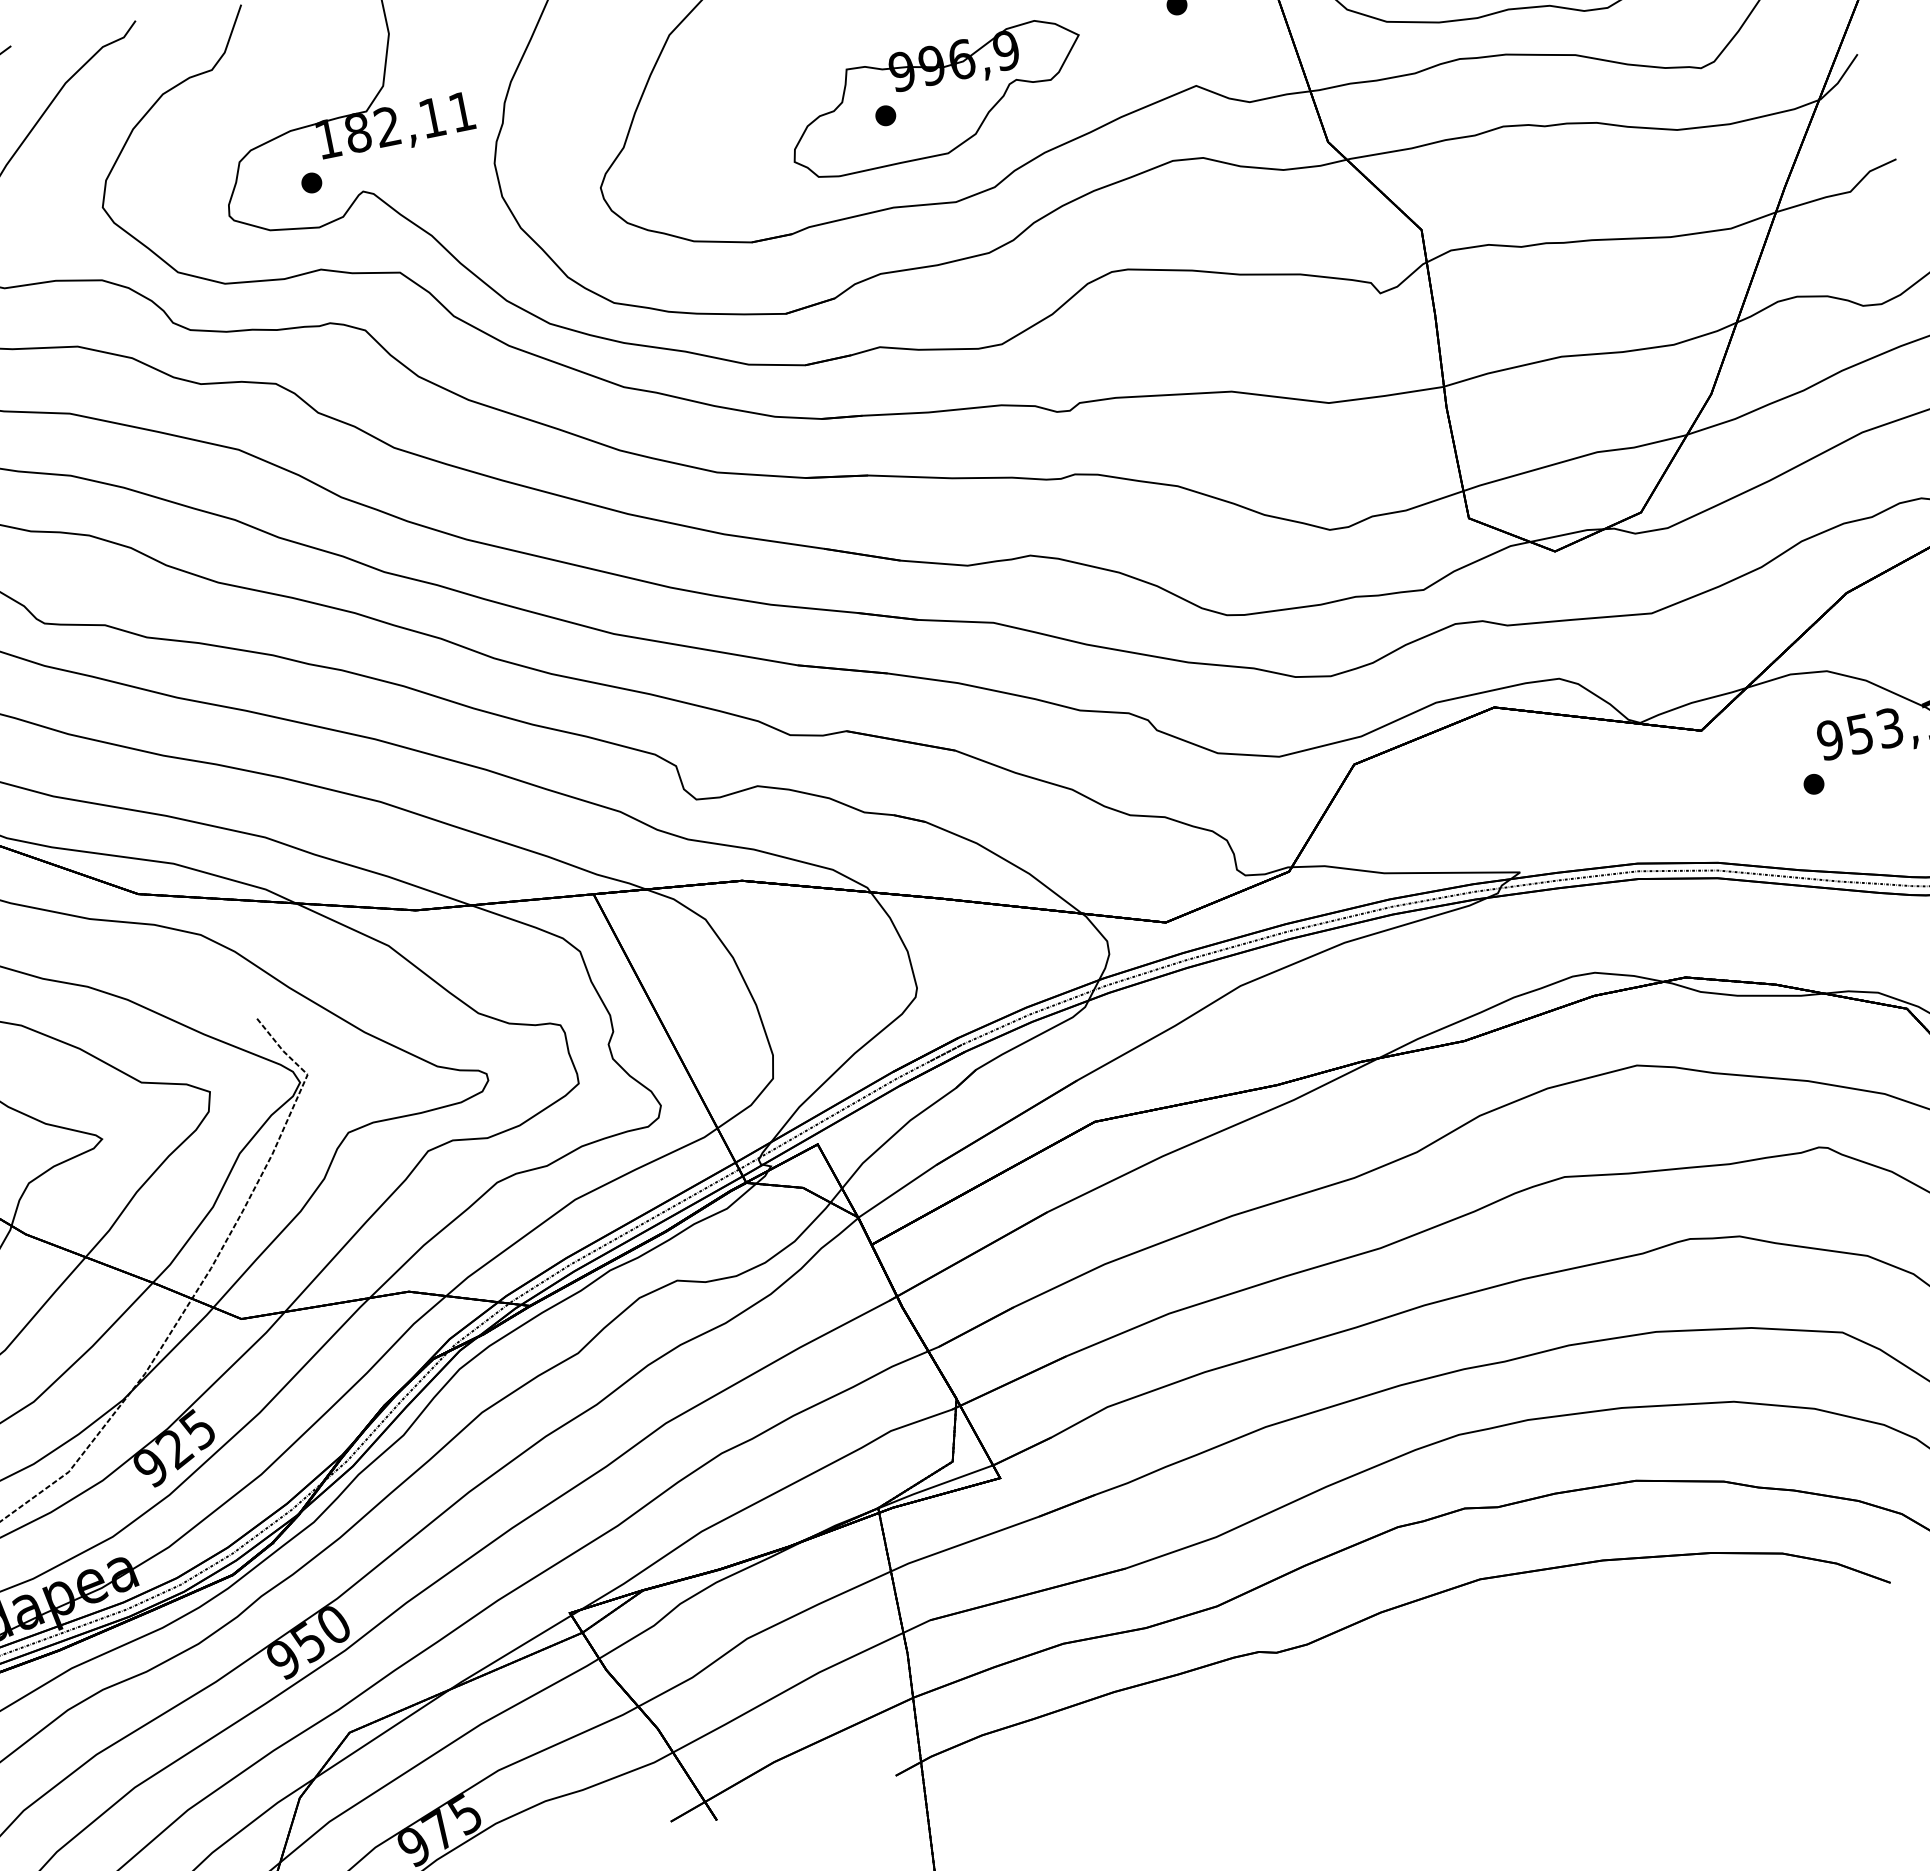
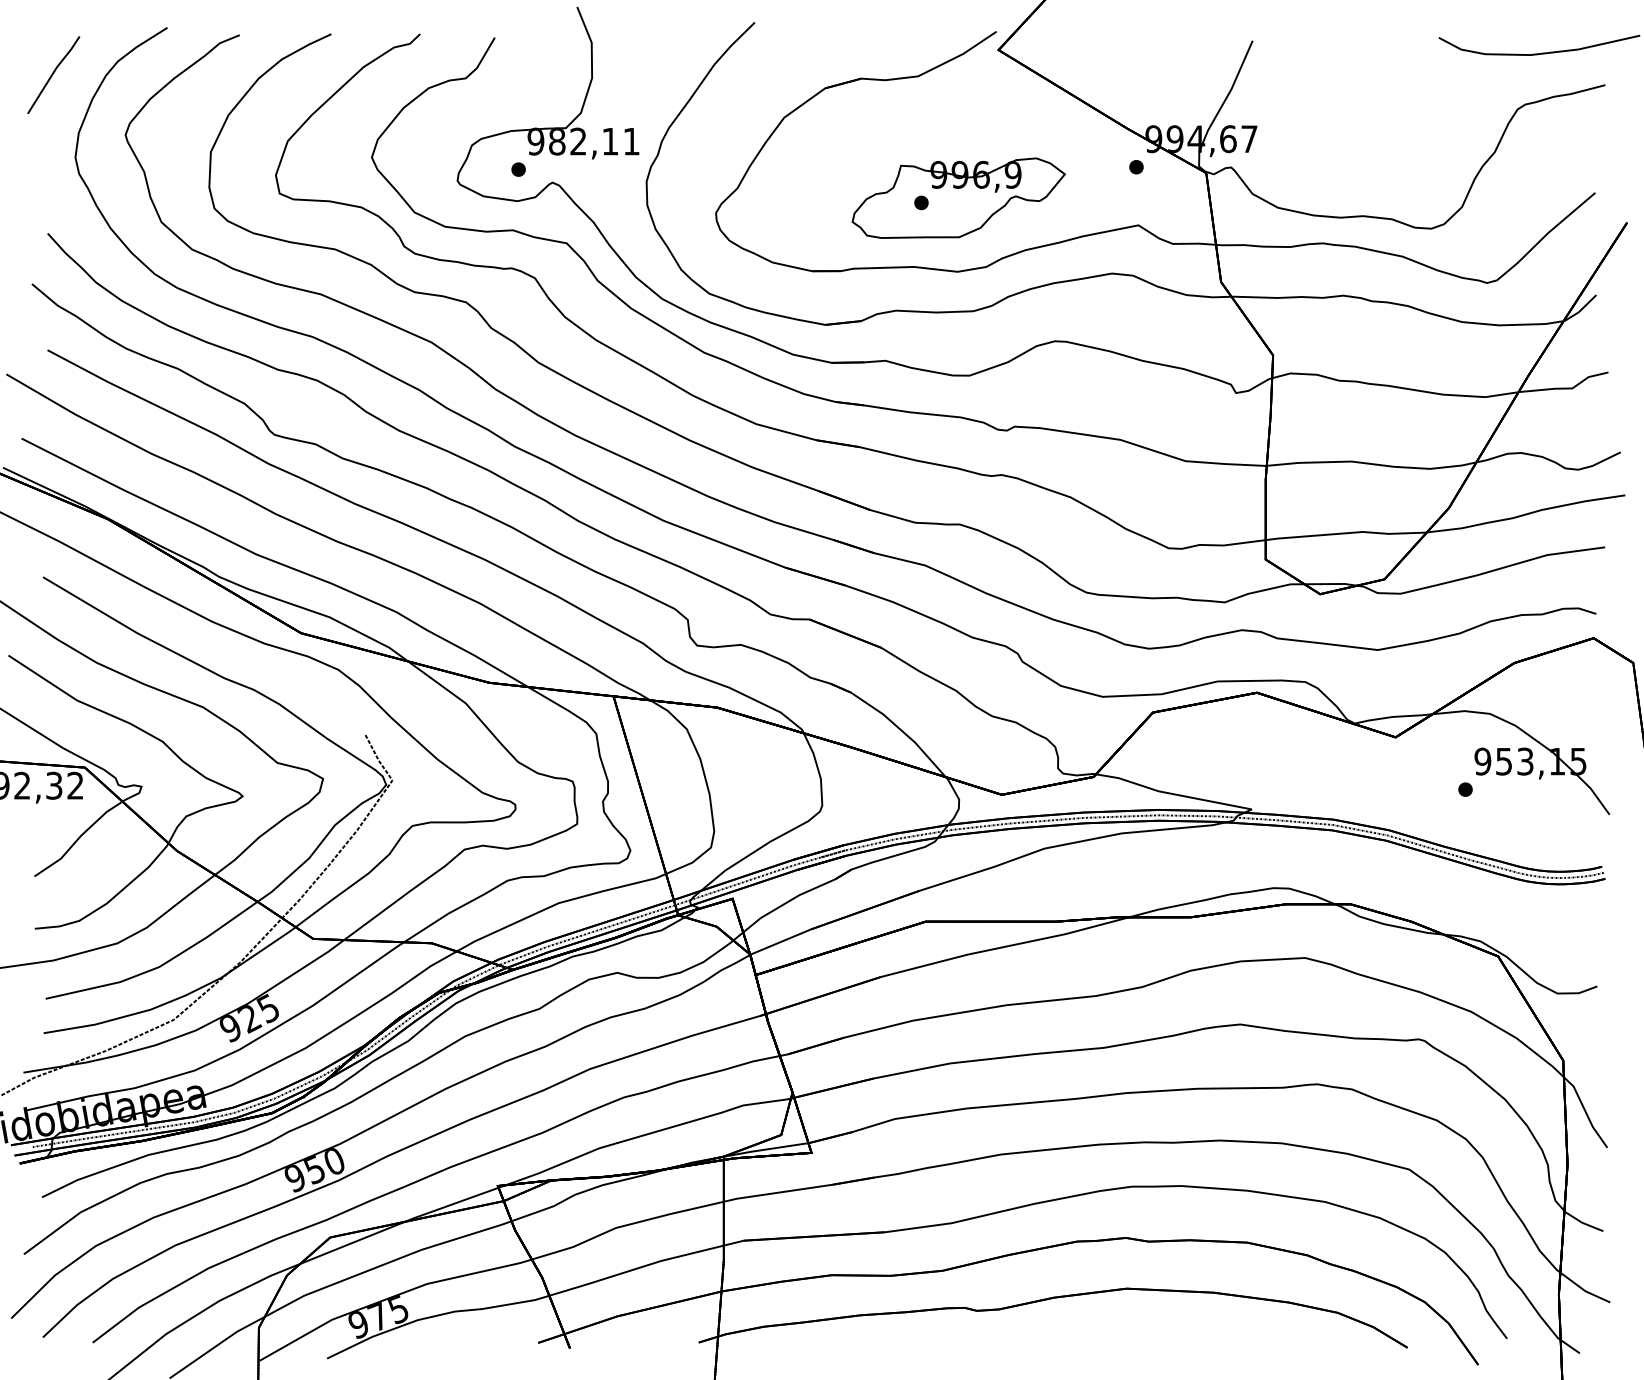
text: (327, 138) -> (535, 141), 182,11 -> 982,11

